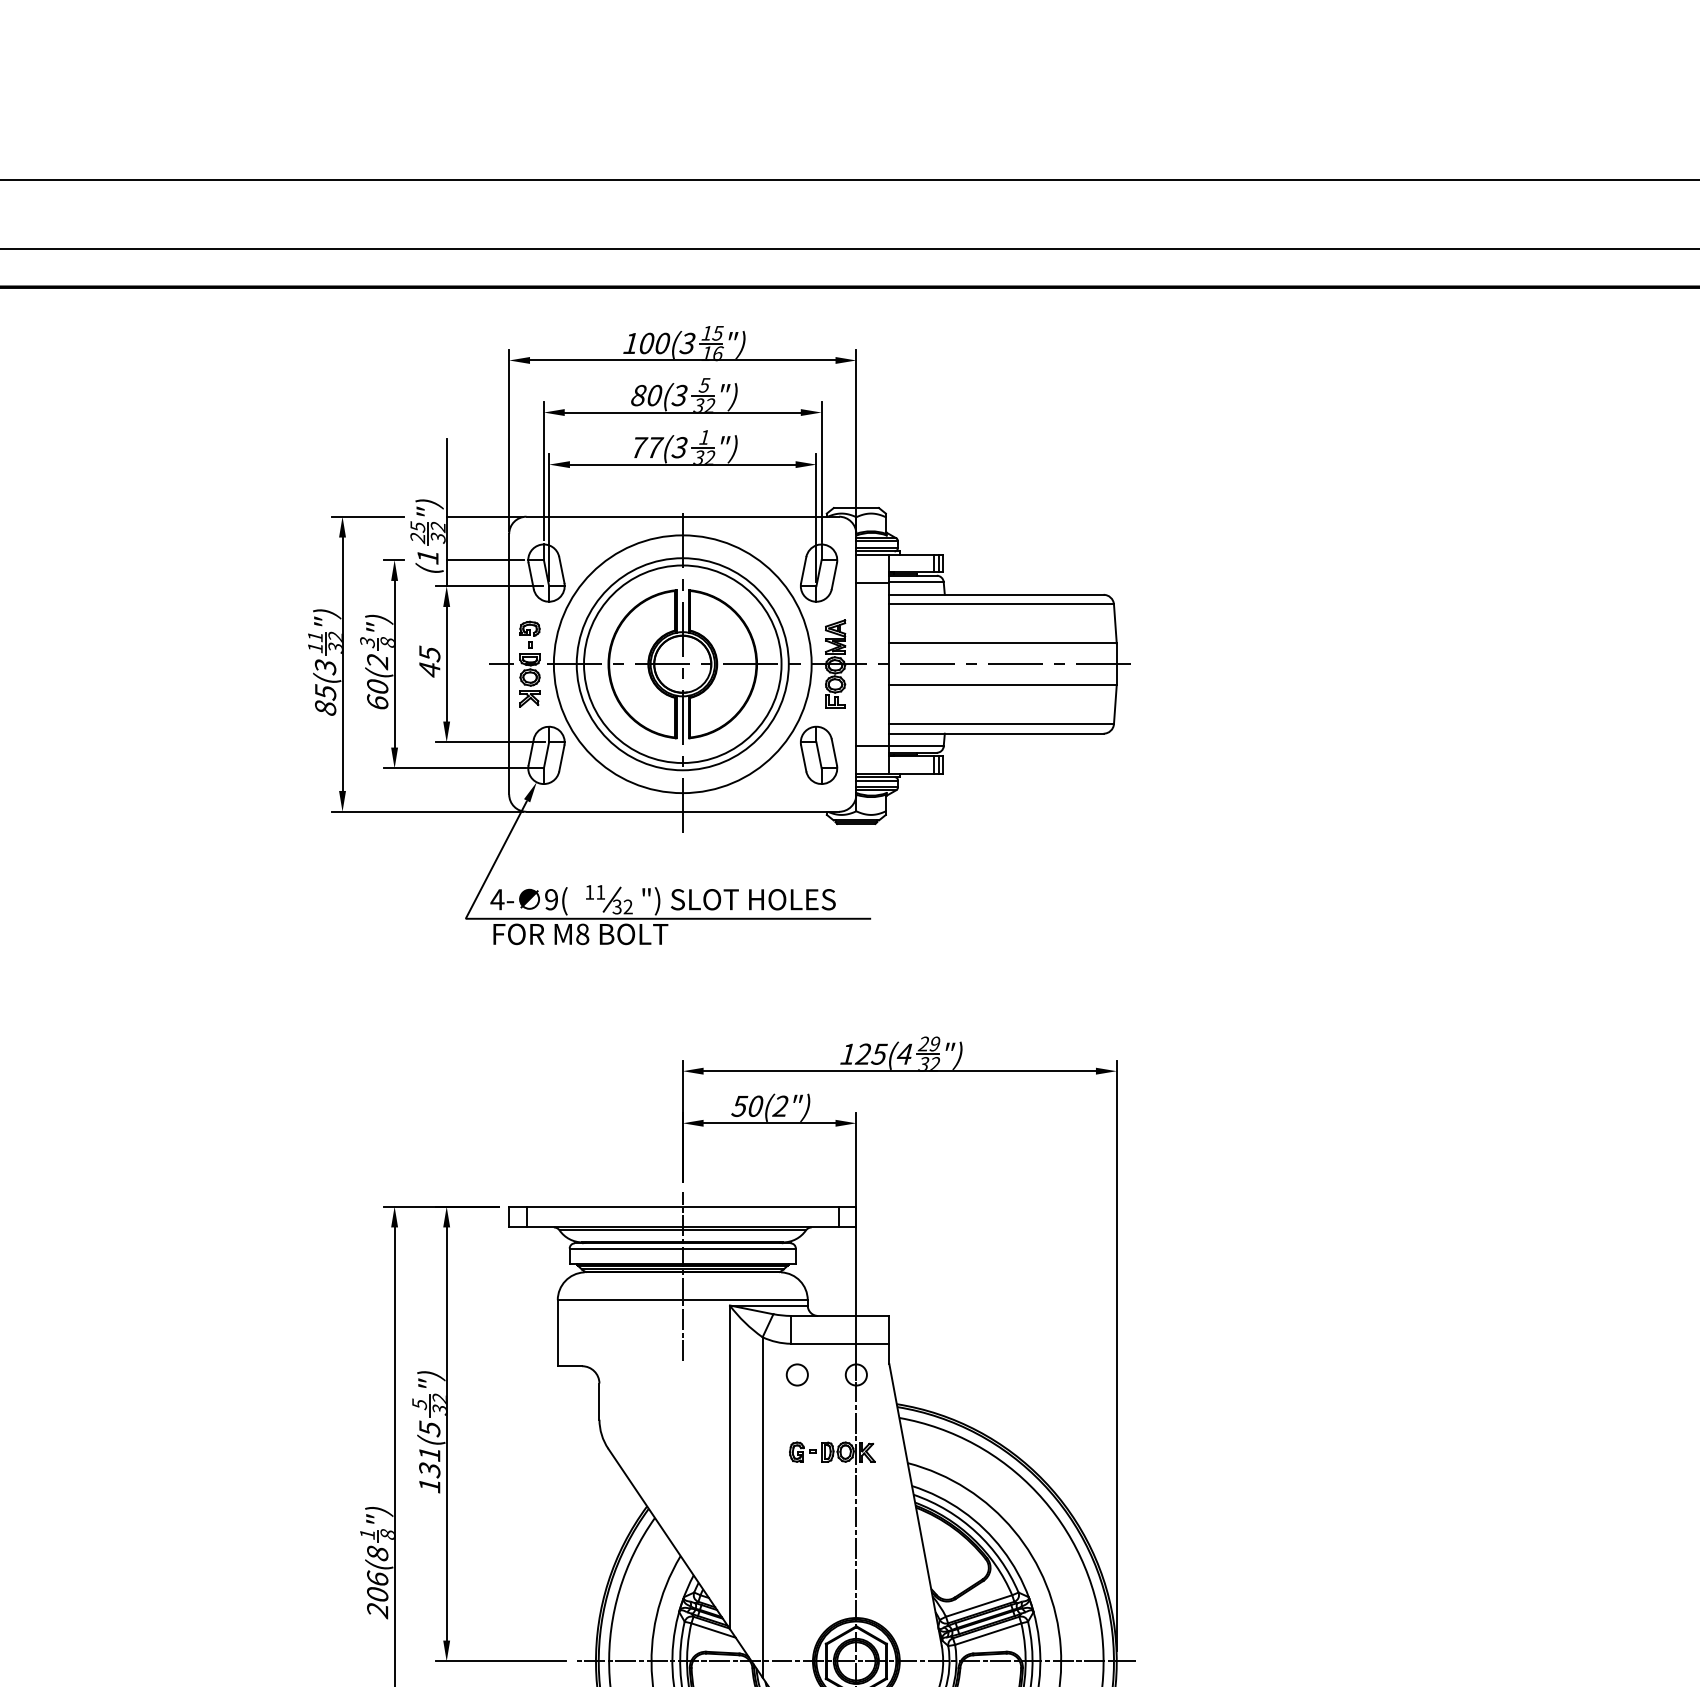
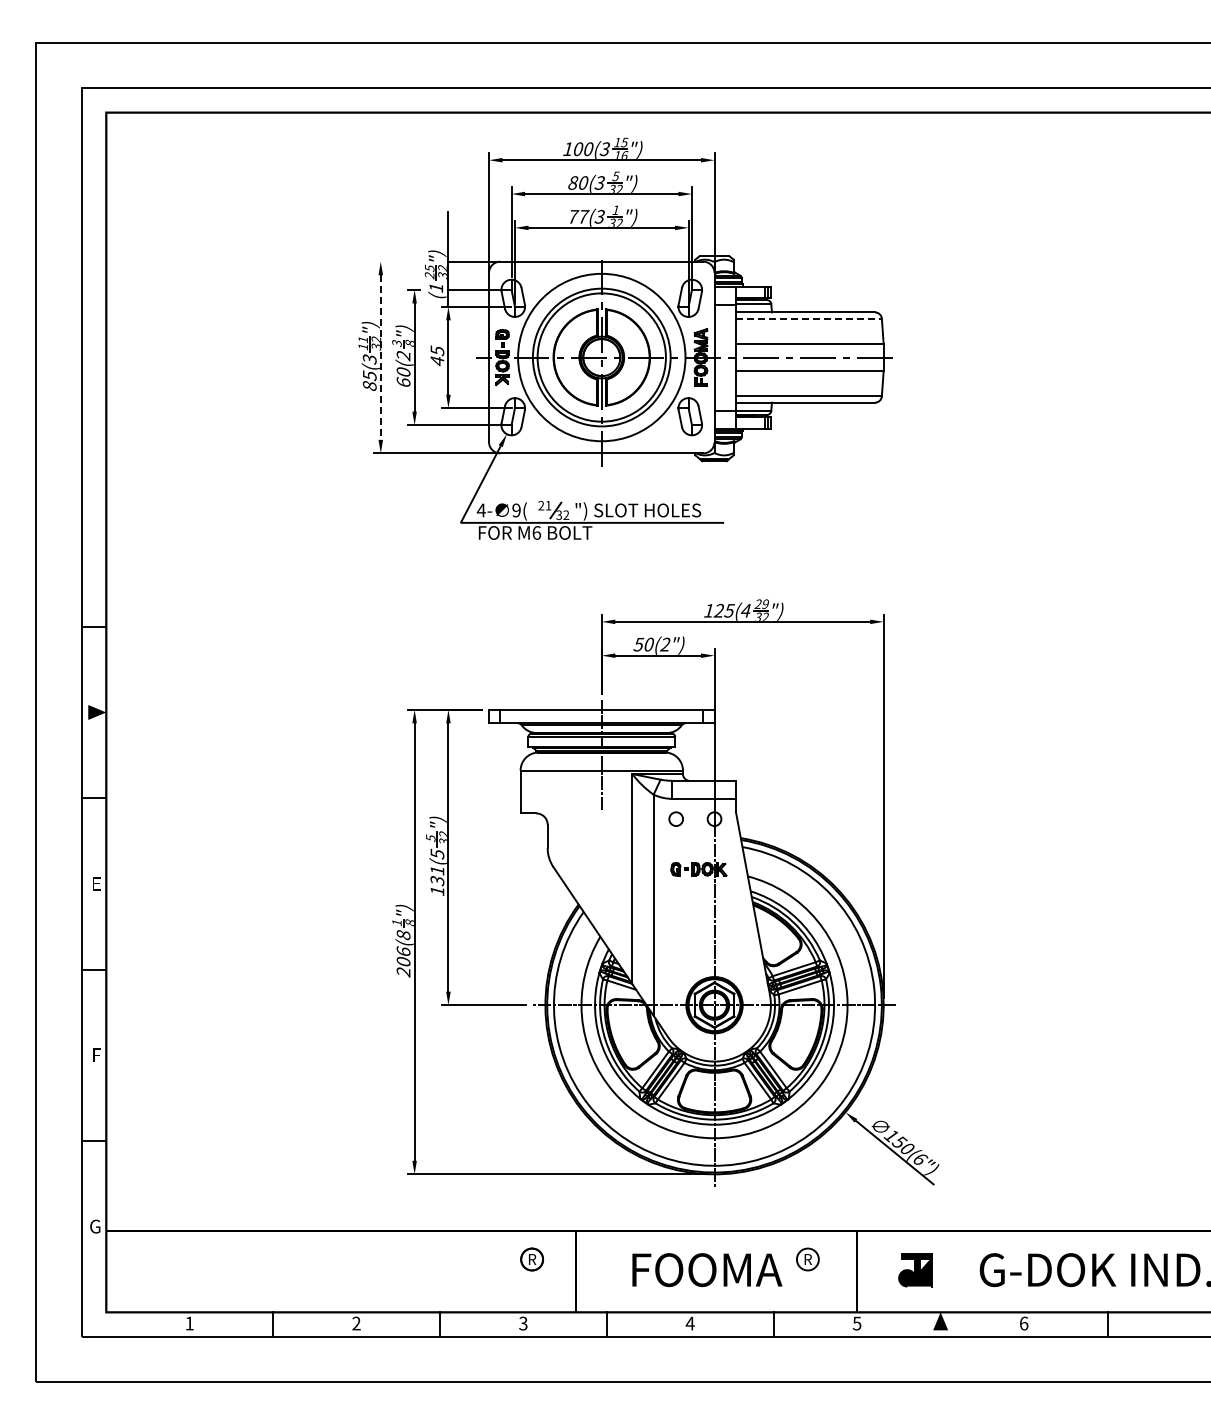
line: (368, 516) -> (397, 261), removed
line: (1001, 604) -> (808, 318), solid -> dashed
line: (342, 665) -> (380, 358), solid -> dashed
text: (589, 892) -> (541, 505), 11 -> 21
text: (582, 933) -> (536, 532), M8 -> M6

